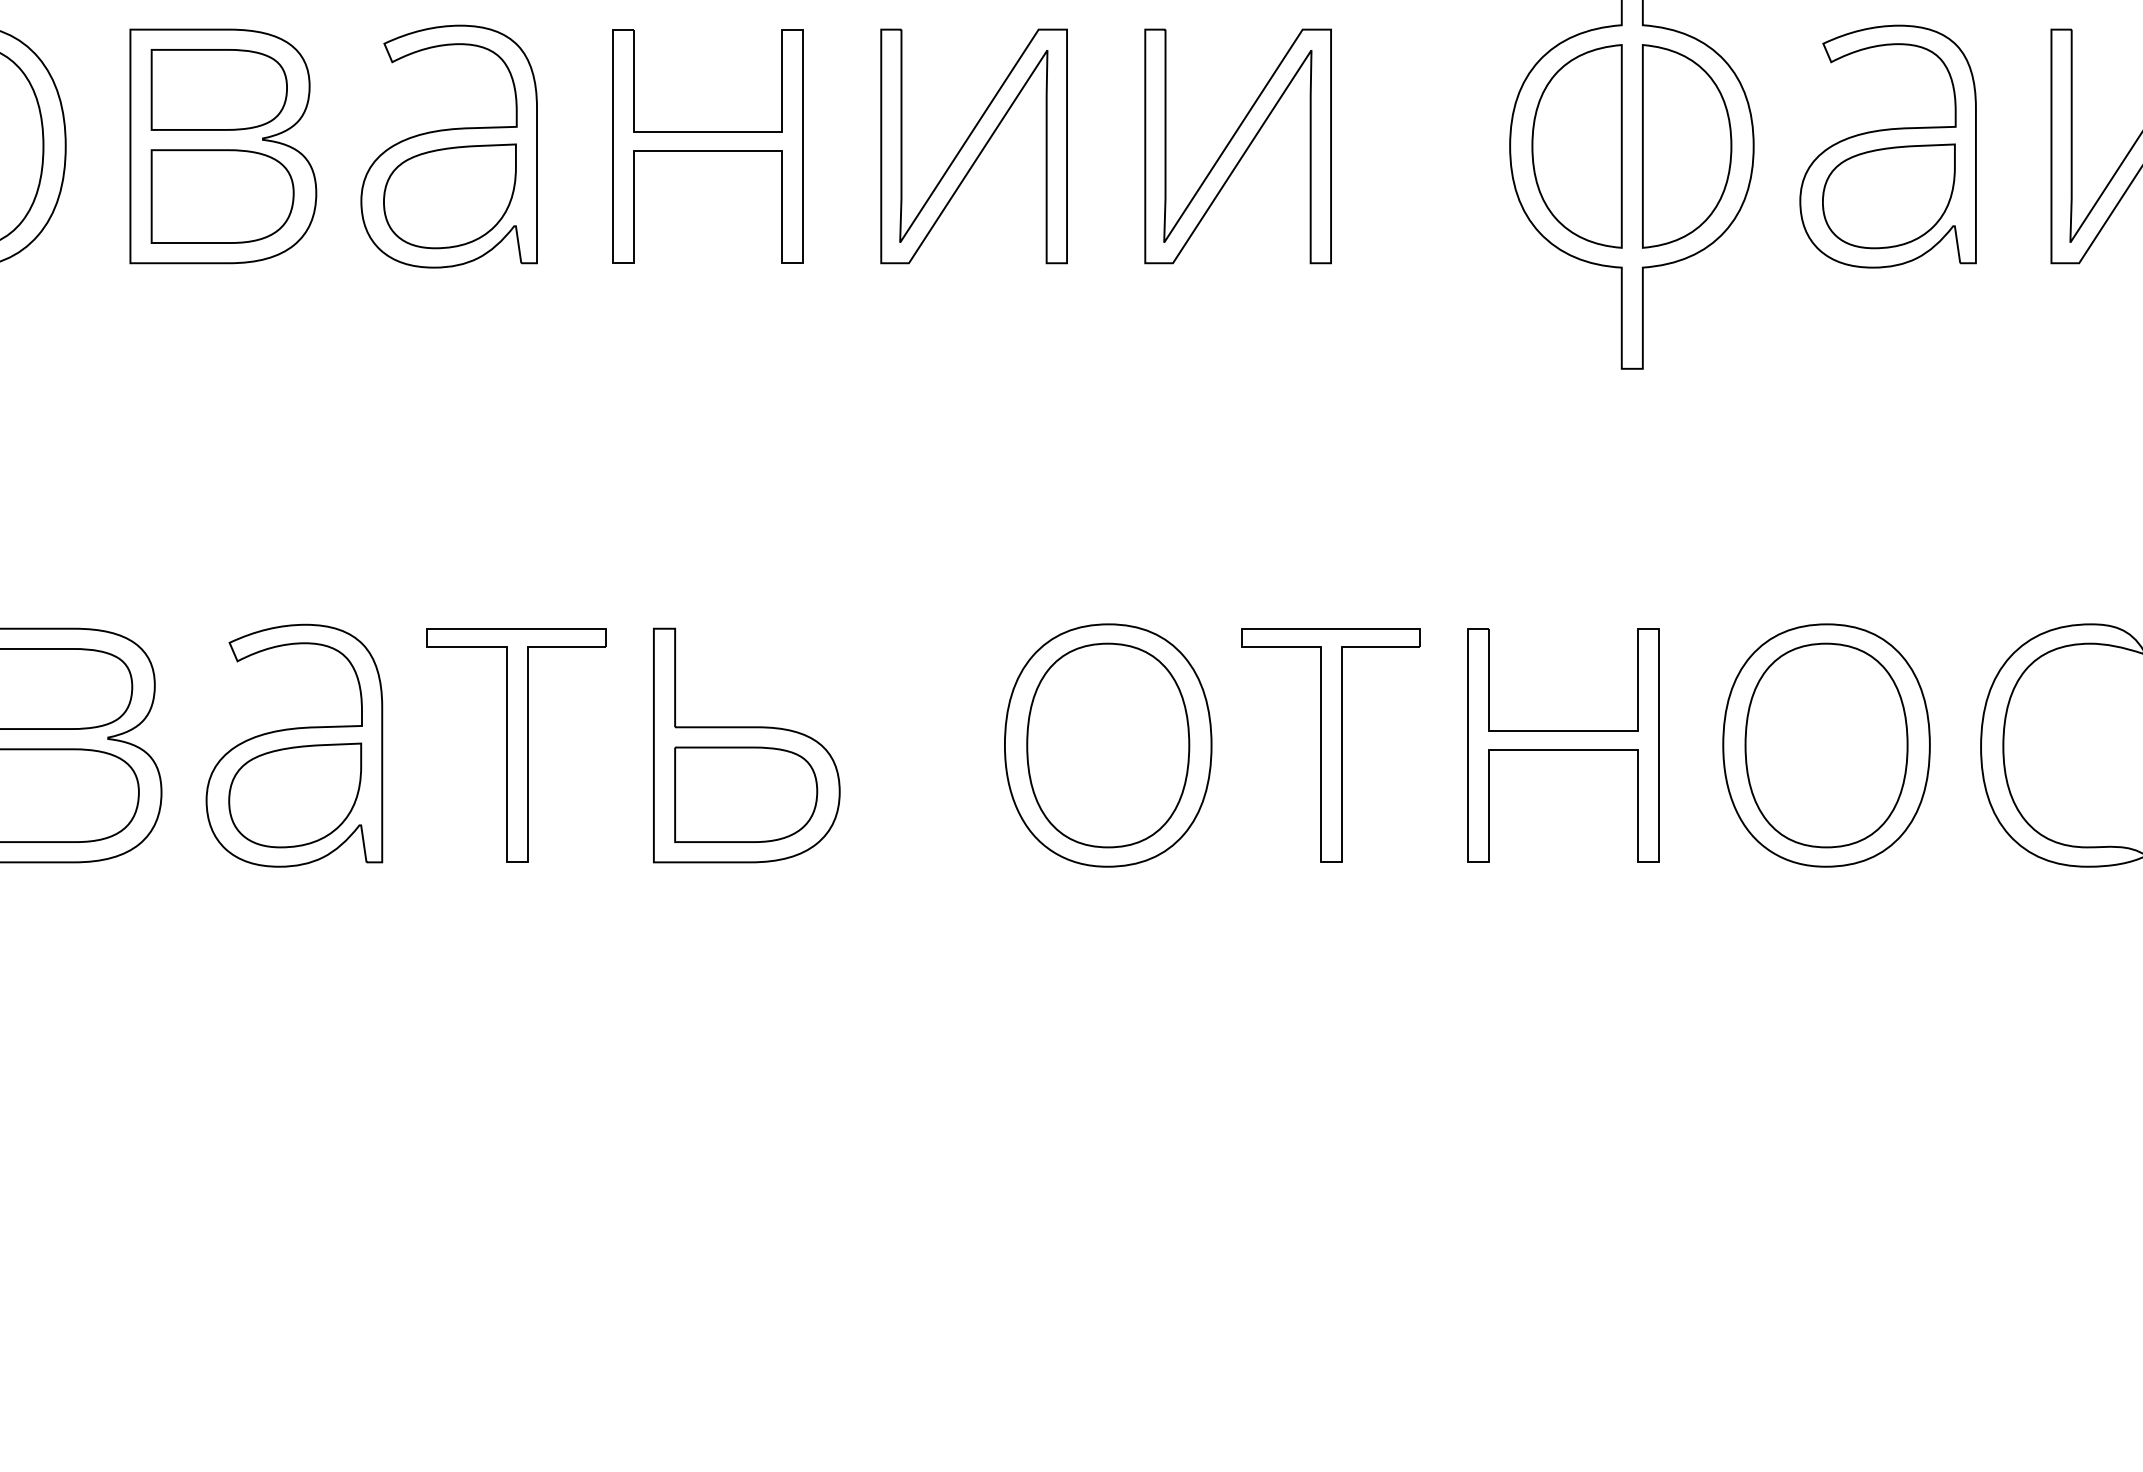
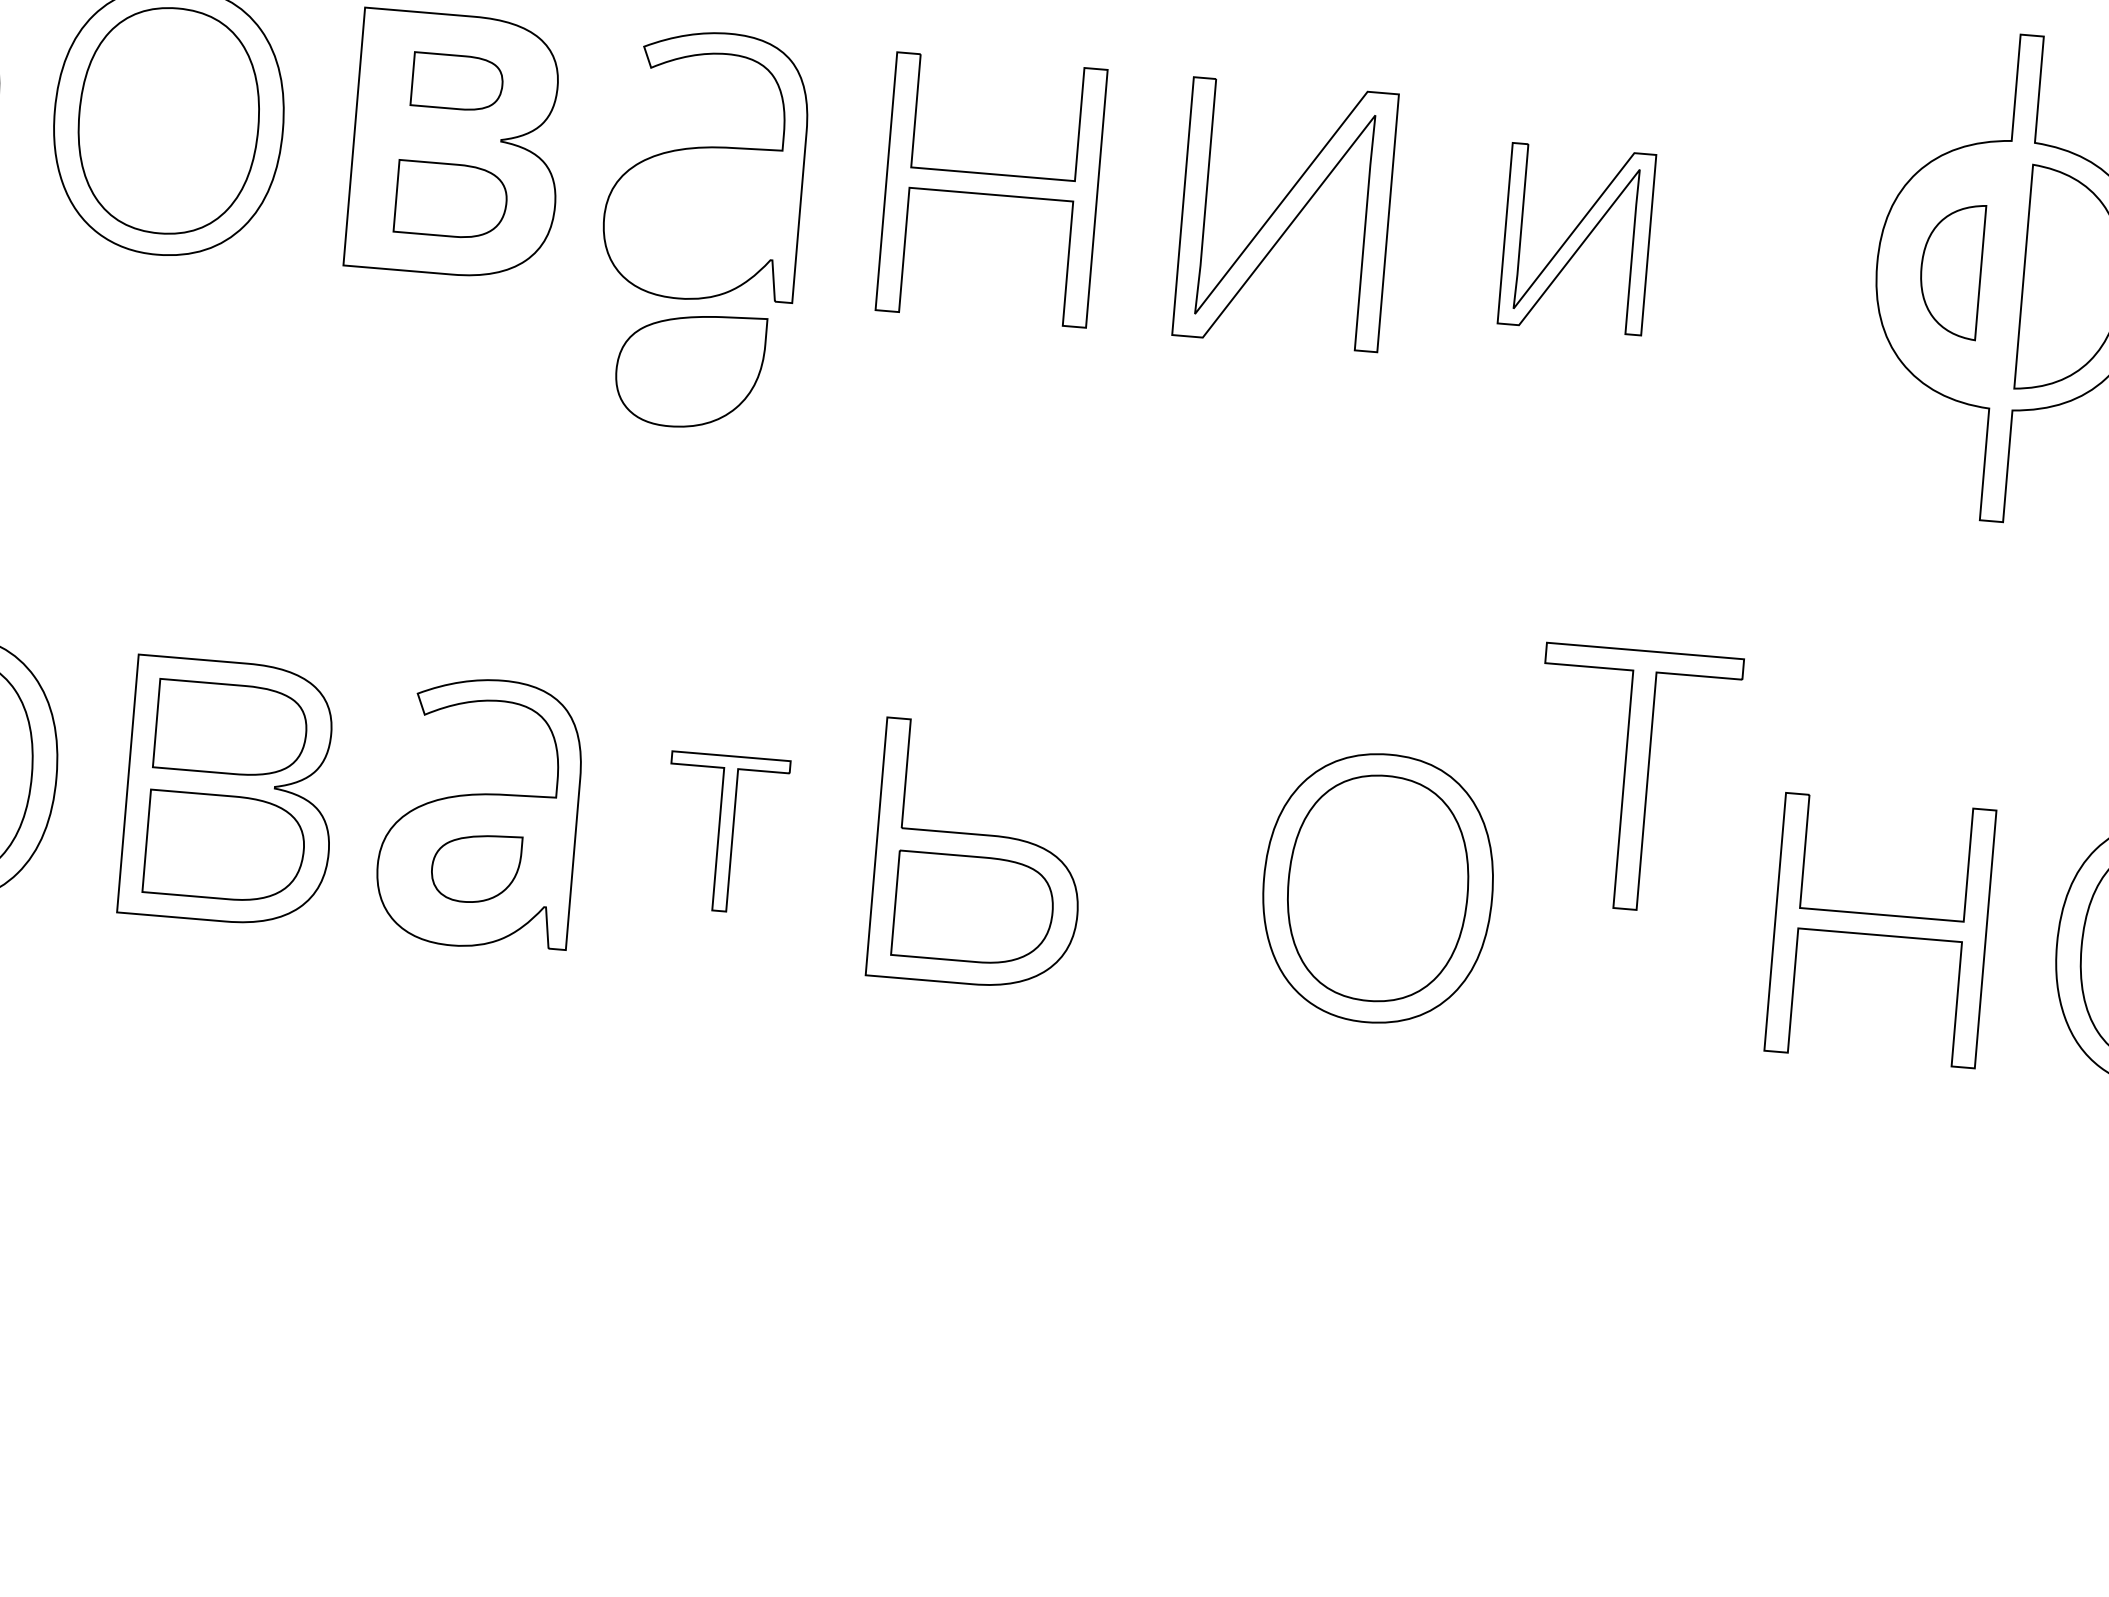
part: (218, 89) -> (456, 81), size x0.6
part: (1237, 146) -> (1576, 239), size x0.7
part: (1576, 146) -> (1950, 270), size x0.6
part: (222, 196) -> (451, 200), size x0.7
part: (449, 196) -> (689, 370), moved
part: (516, 745) -> (724, 833), size x0.6
part: (1330, 745) -> (1634, 779), moved
part: (295, 795) -> (476, 868), size x0.6

